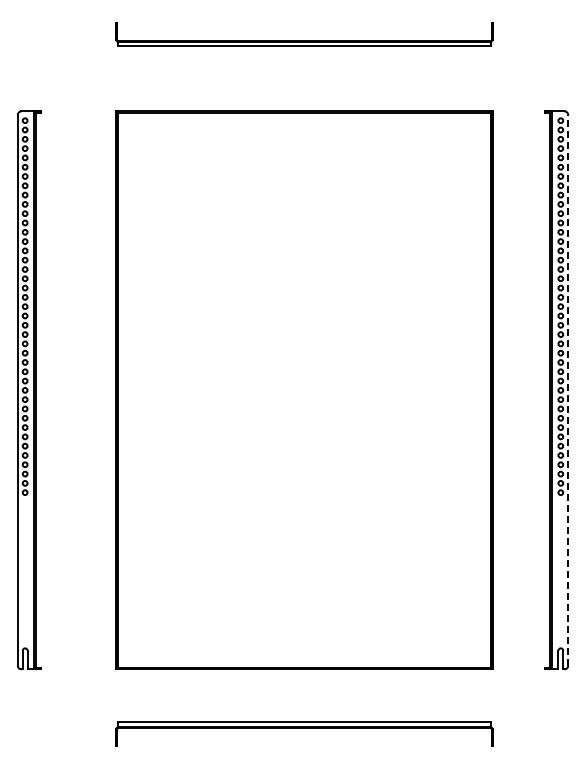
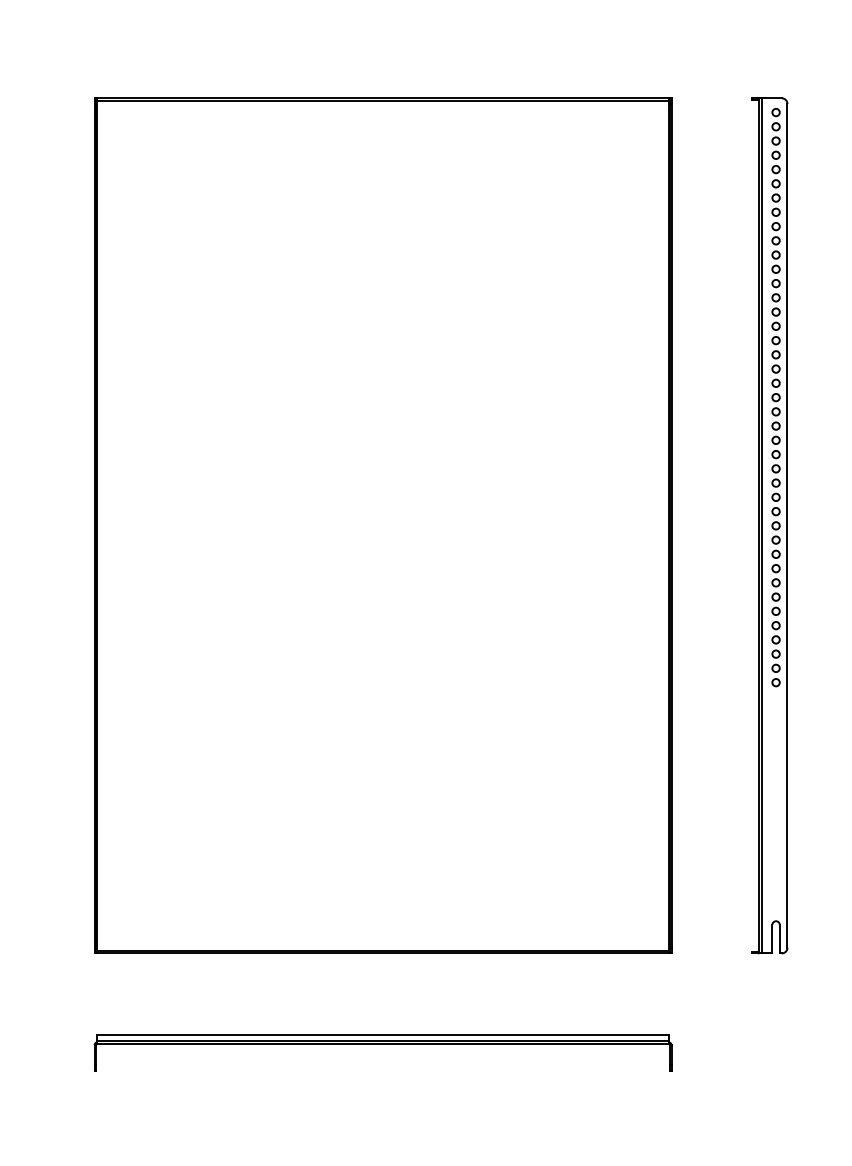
line: (568, 389) -> (787, 524), dashed -> solid

